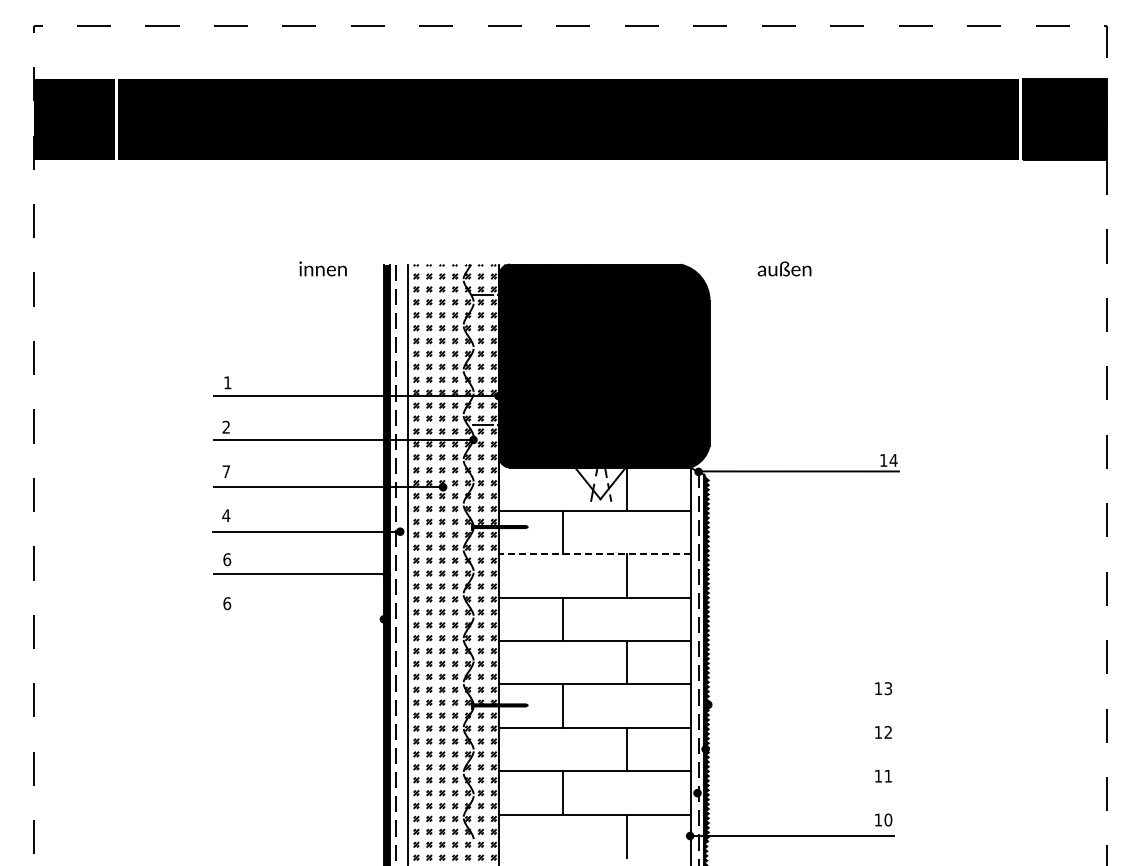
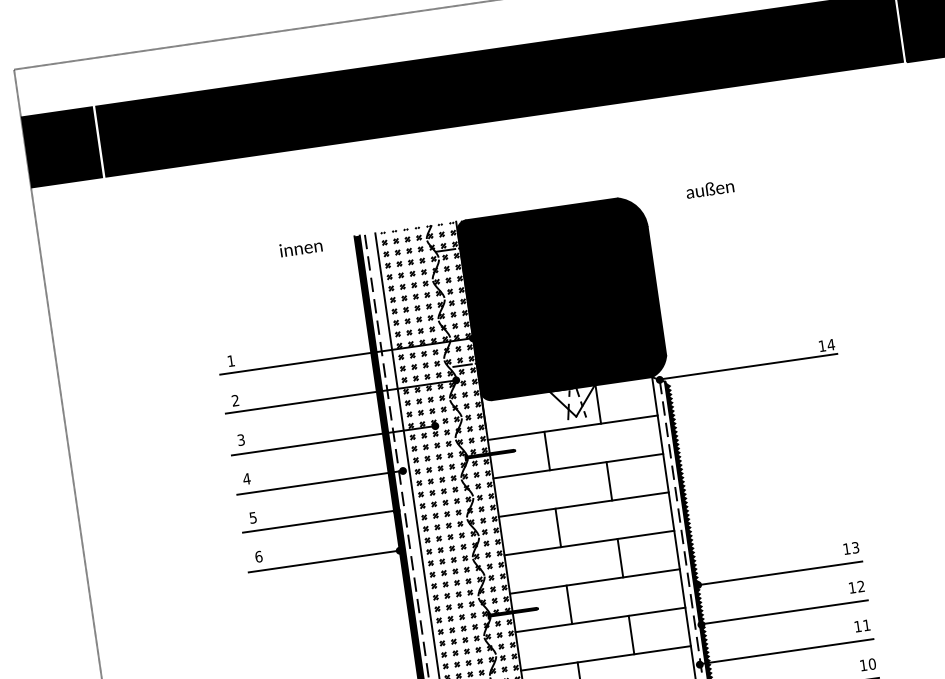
text: (225, 471) -> (240, 439), 7 -> 3
line: (594, 554) -> (578, 466), dashed -> solid
text: (227, 559) -> (253, 517), 6 -> 5
line: (297, 619) -> (323, 561), added
line: (800, 704) -> (779, 573), added
line: (799, 748) -> (784, 612), added
line: (795, 792) -> (786, 651), added

